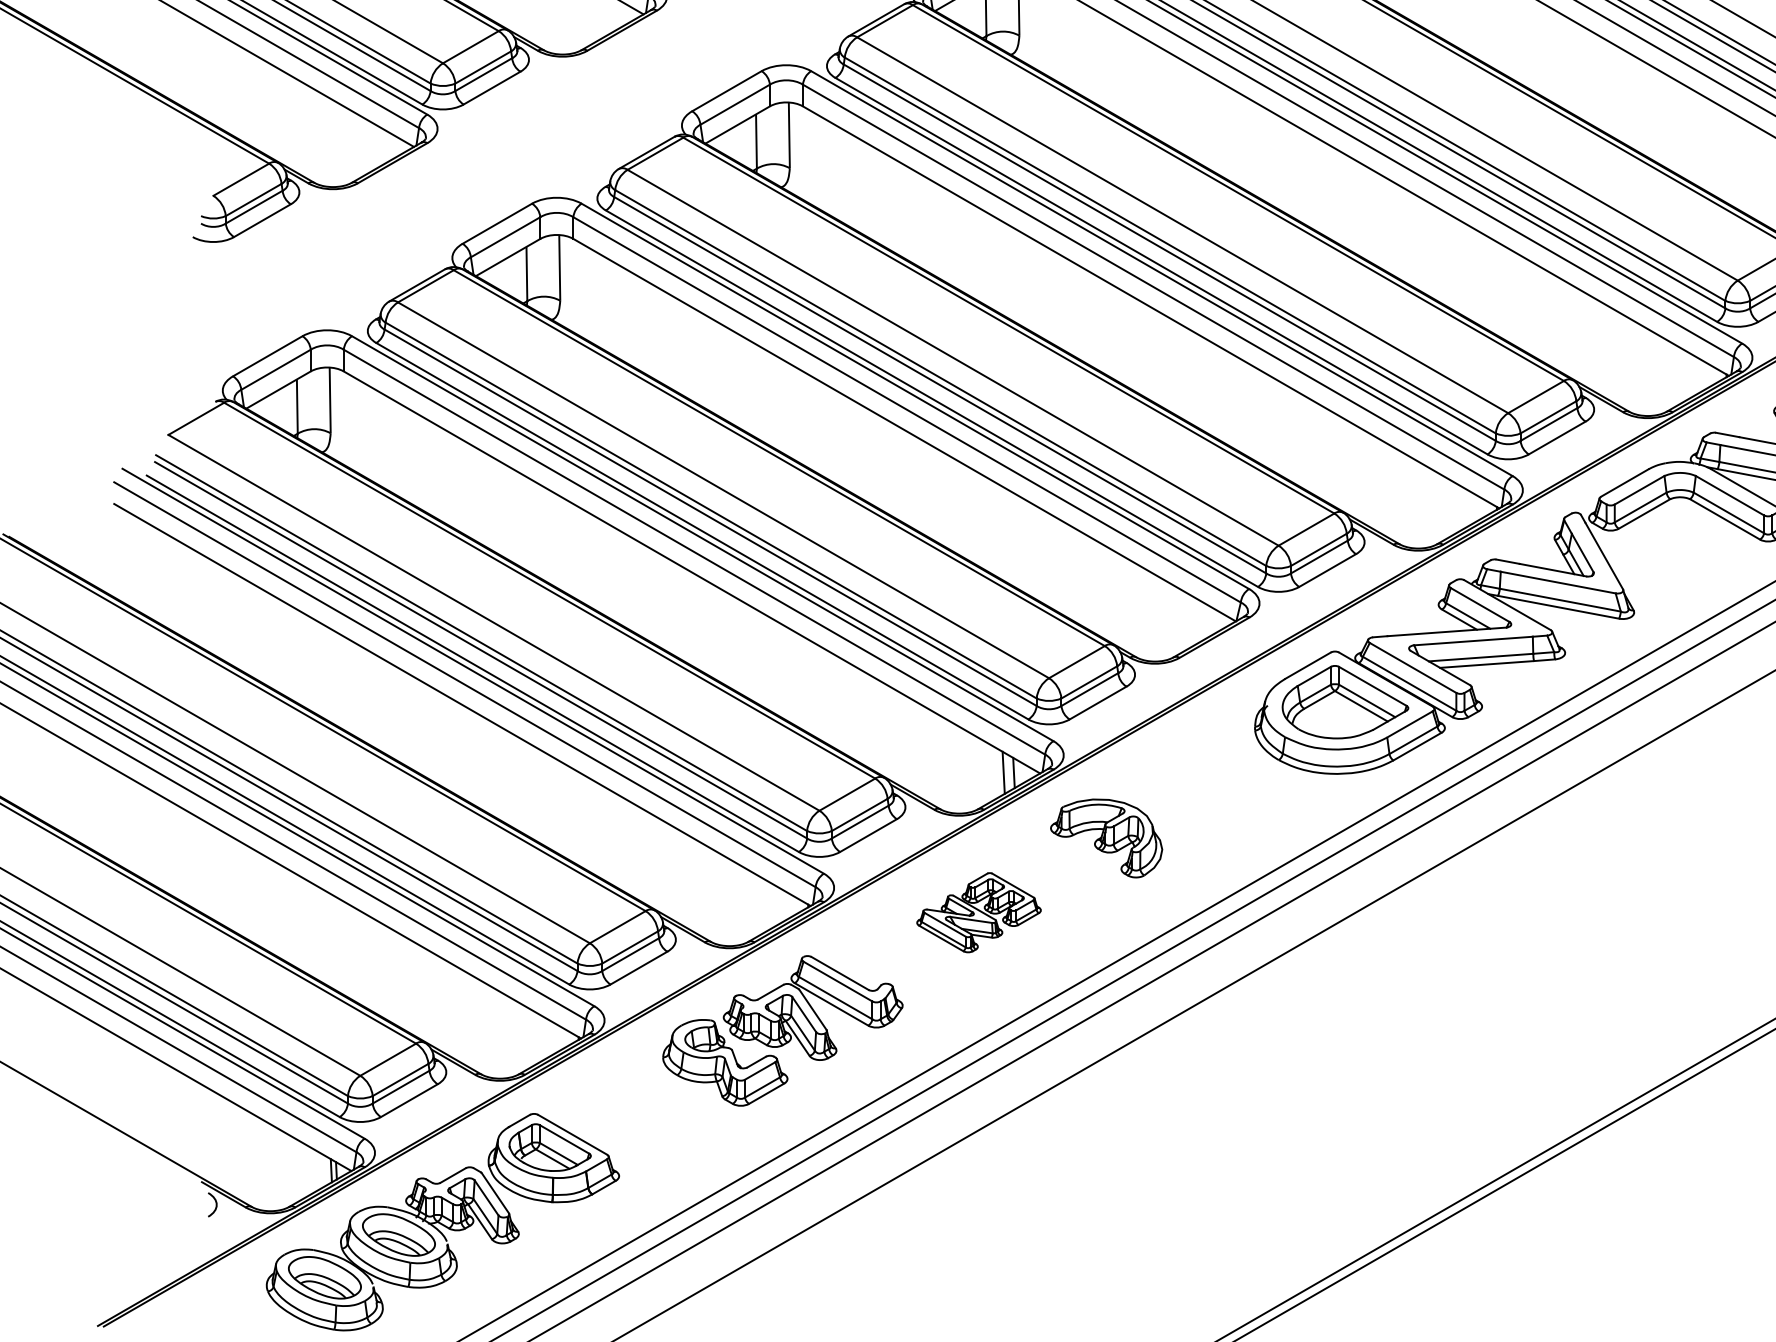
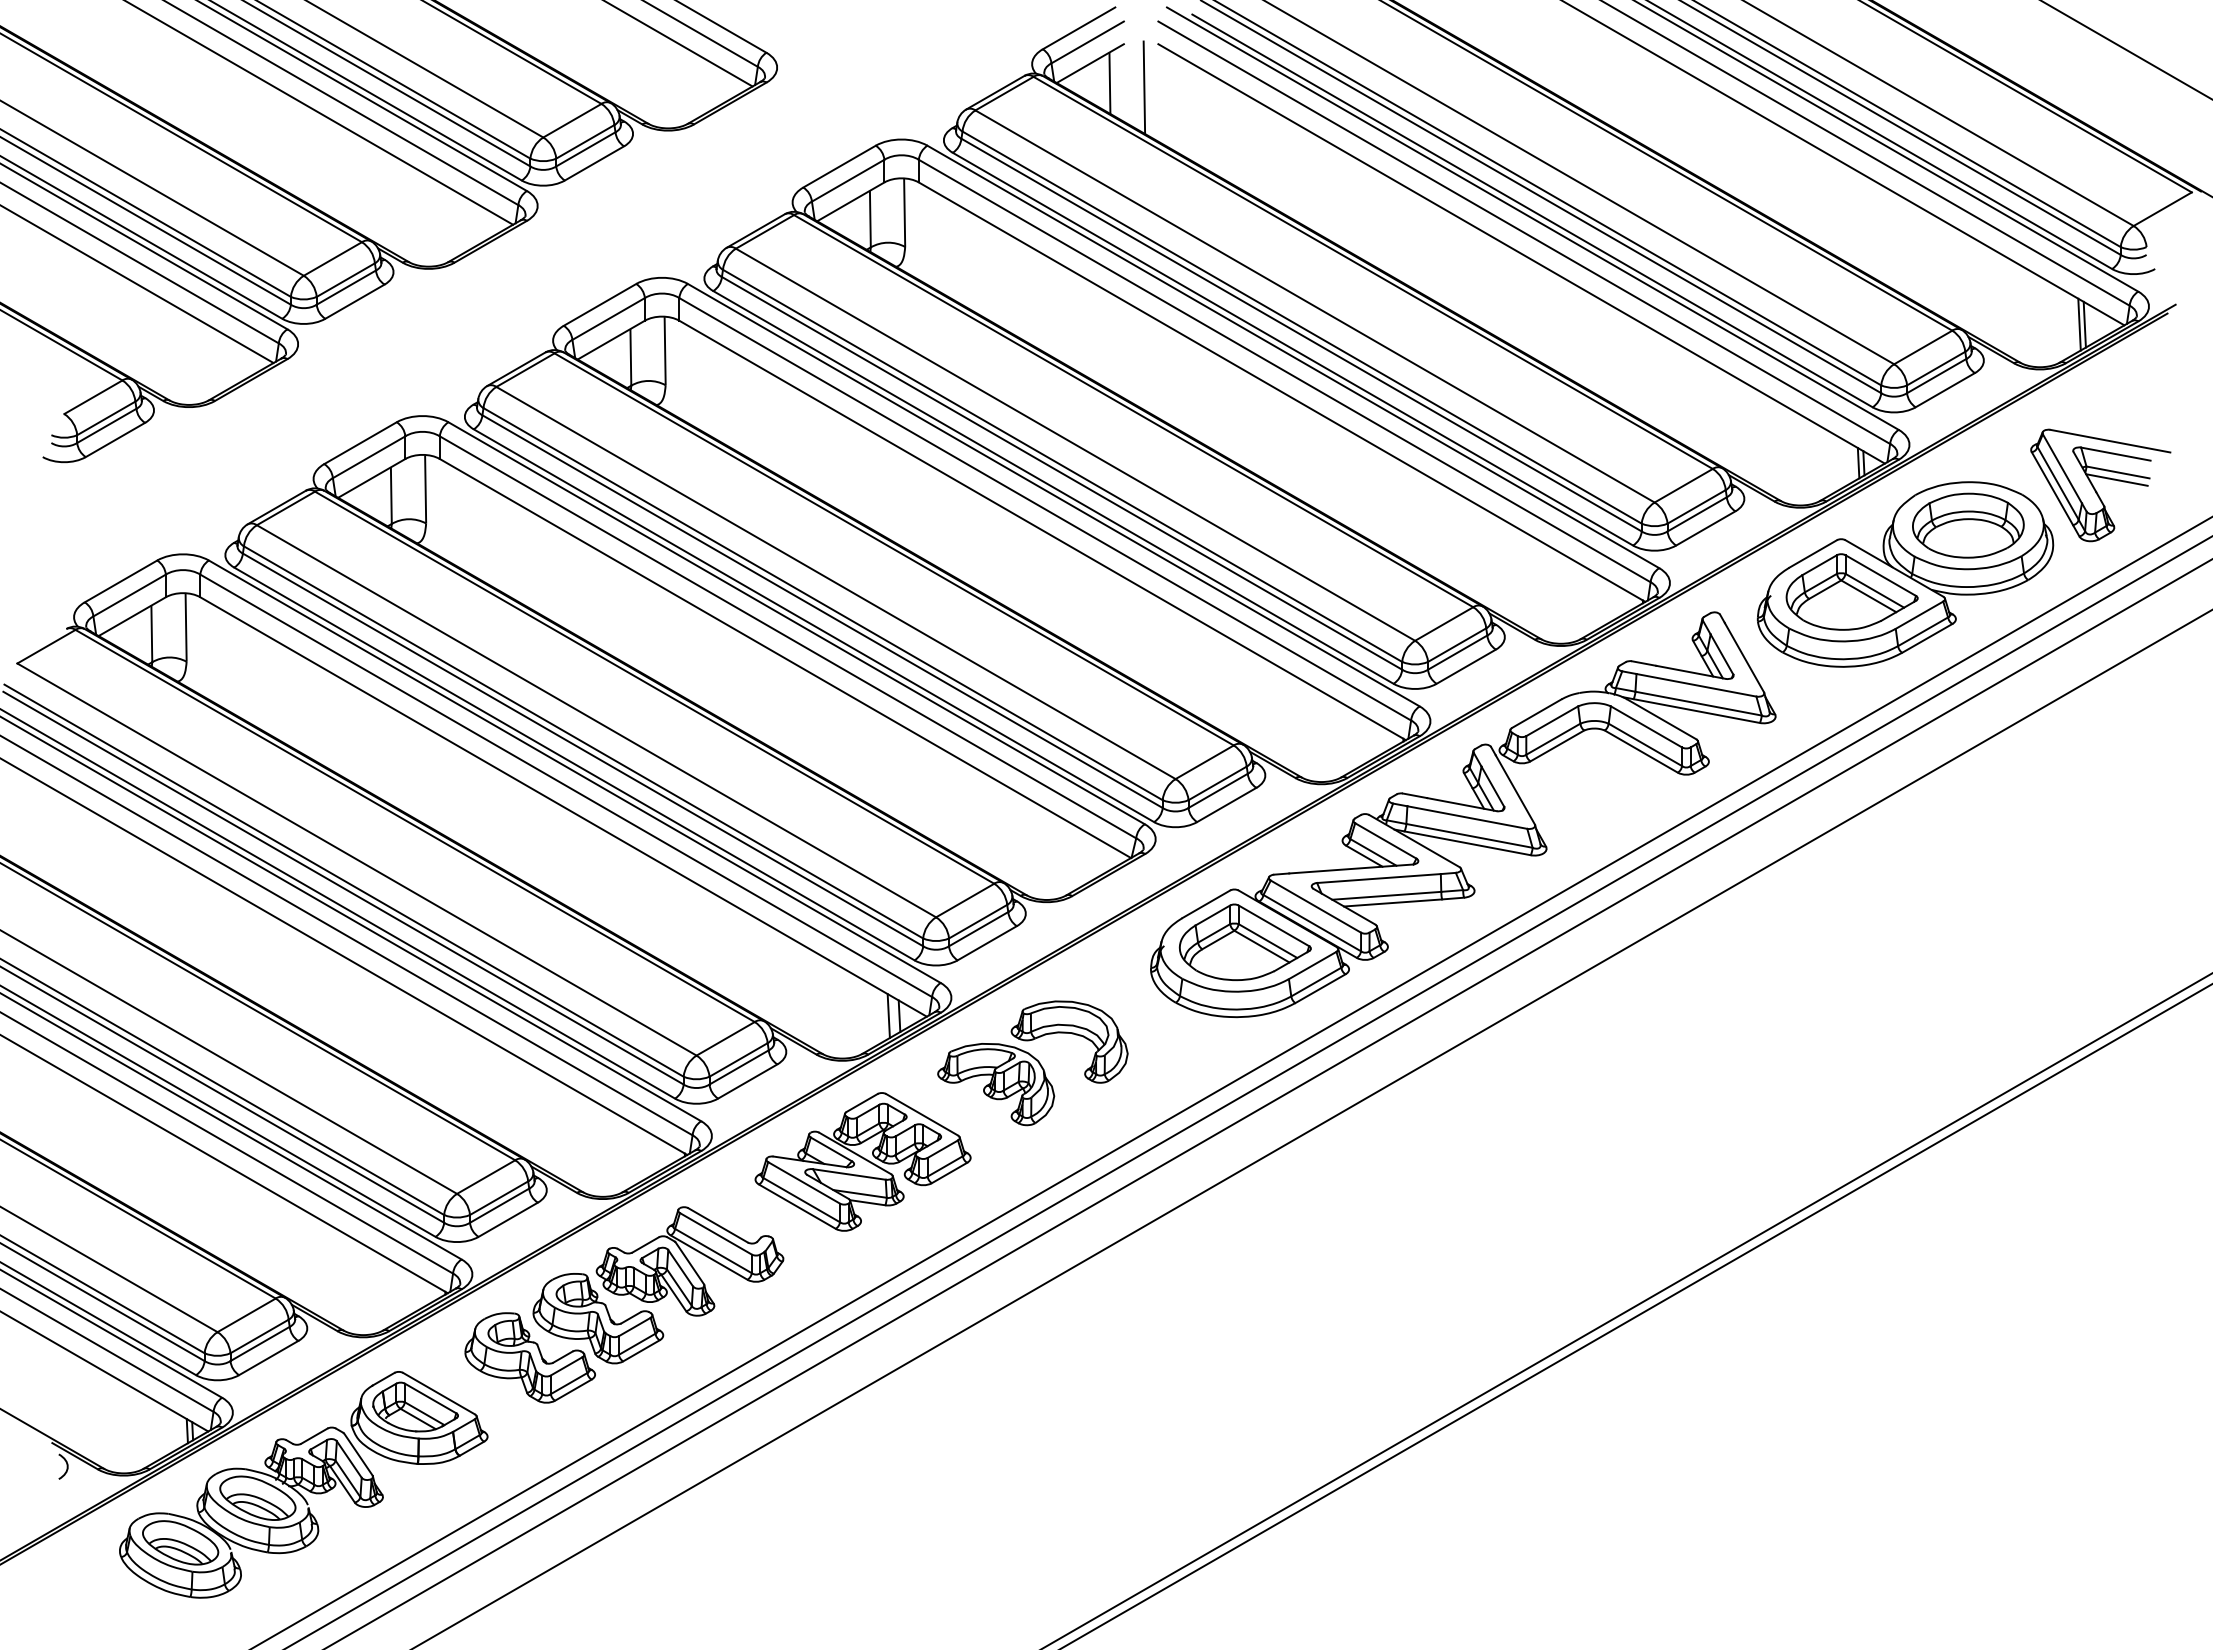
part: (1179, 790) -> (1072, 1034), added
part: (978, 912) -> (862, 1161), size x1.67
part: (659, 1100) -> (529, 1357), added

